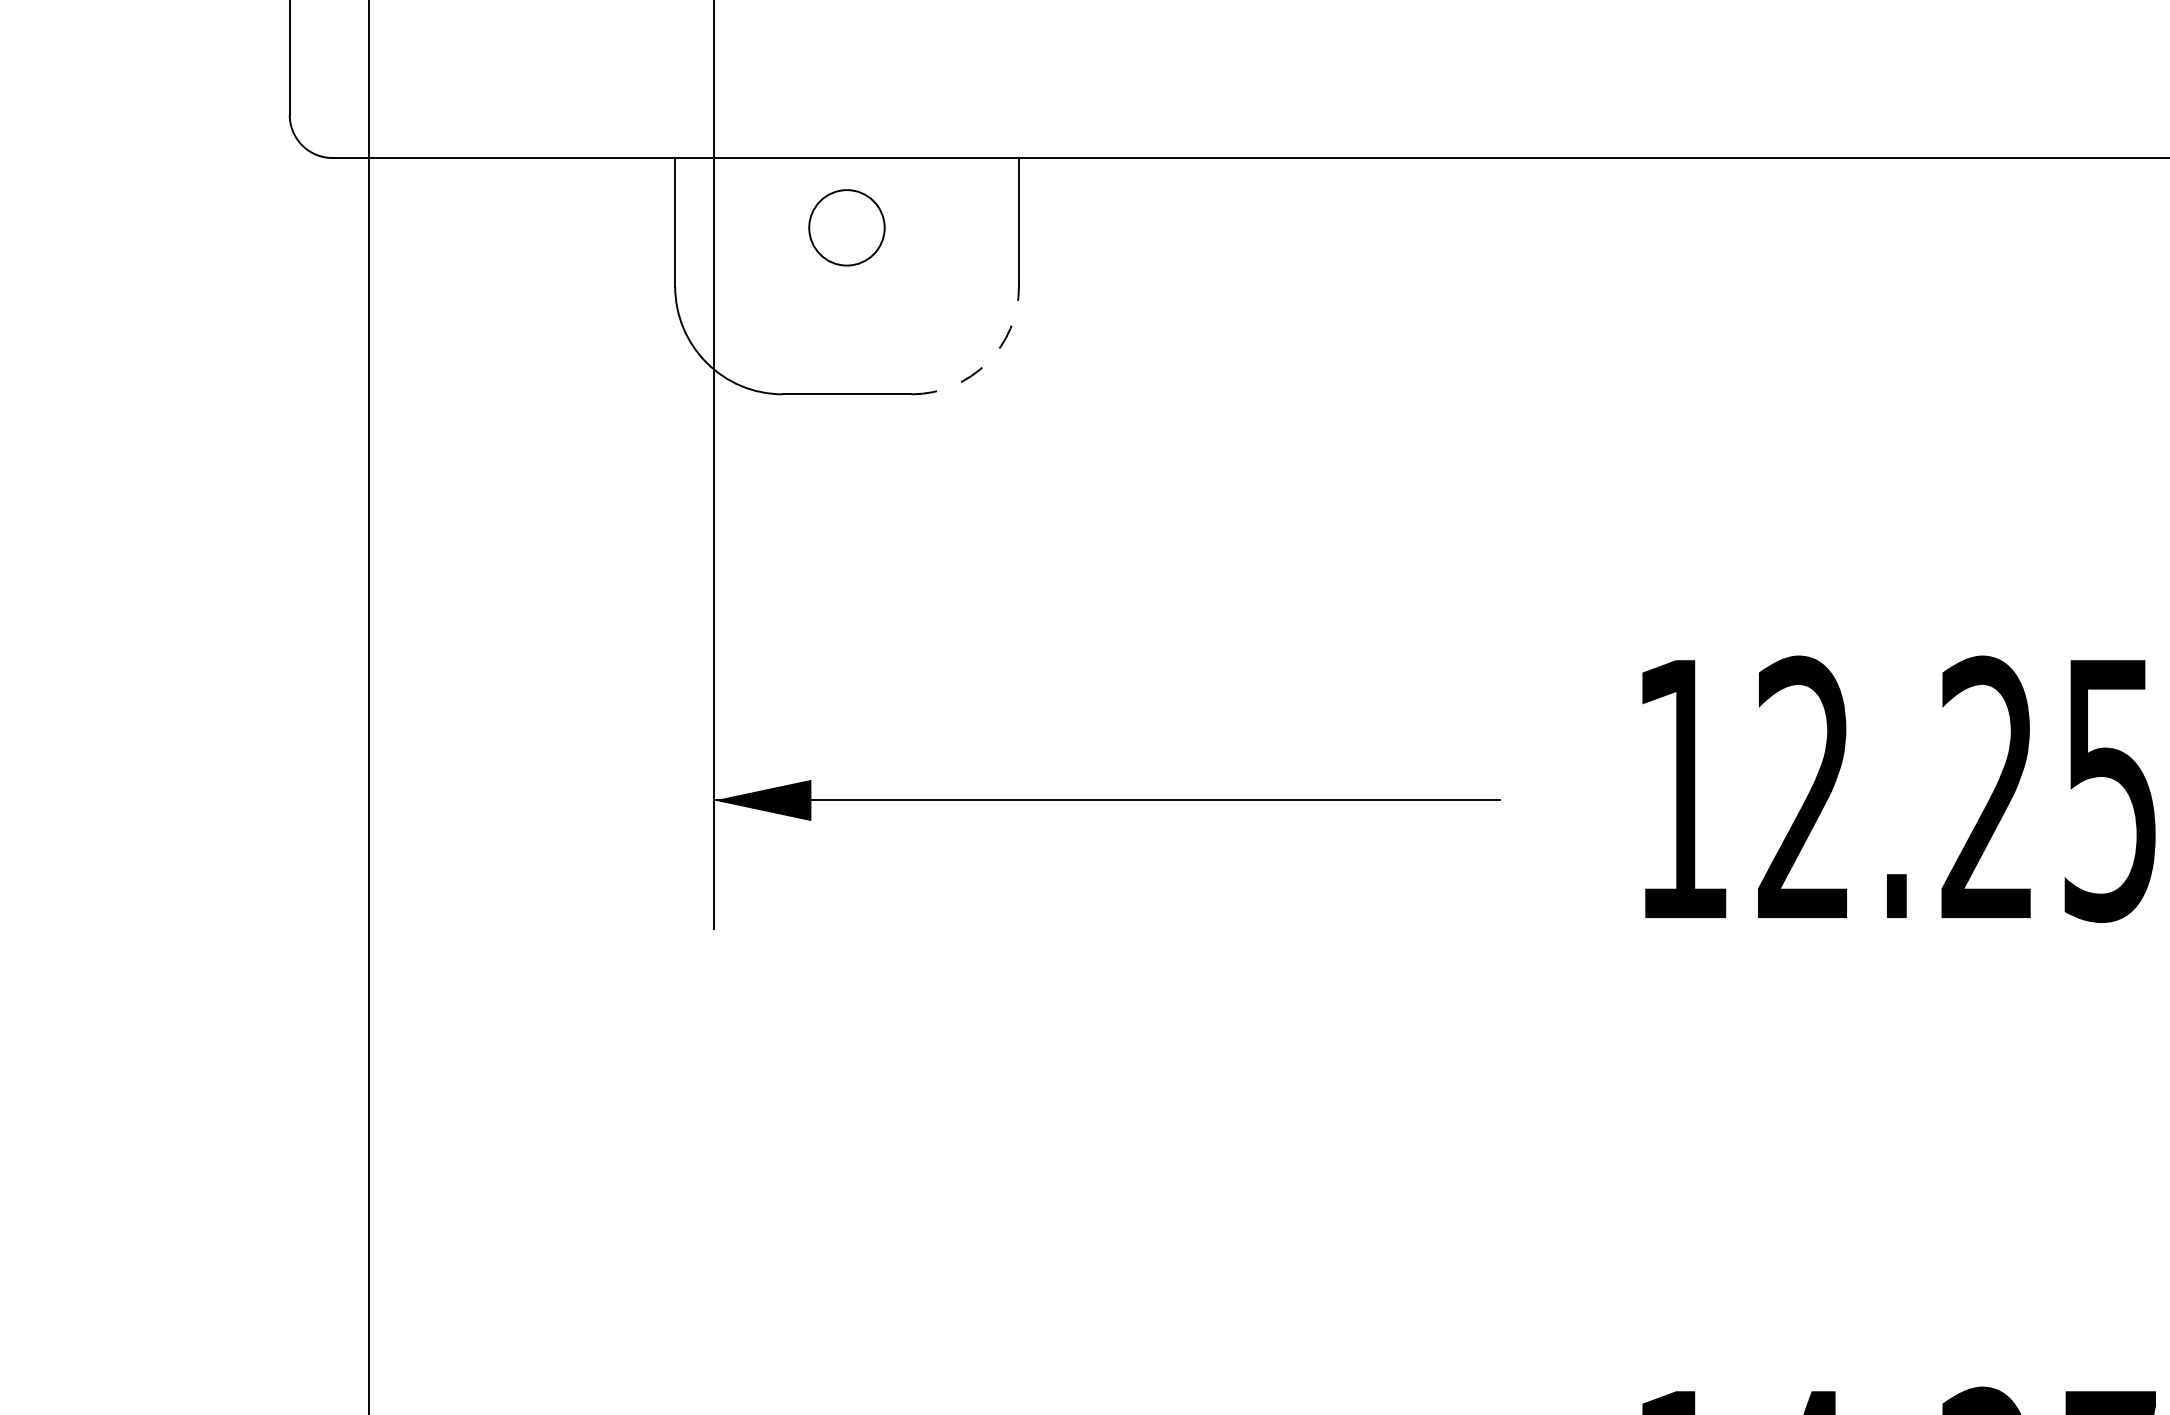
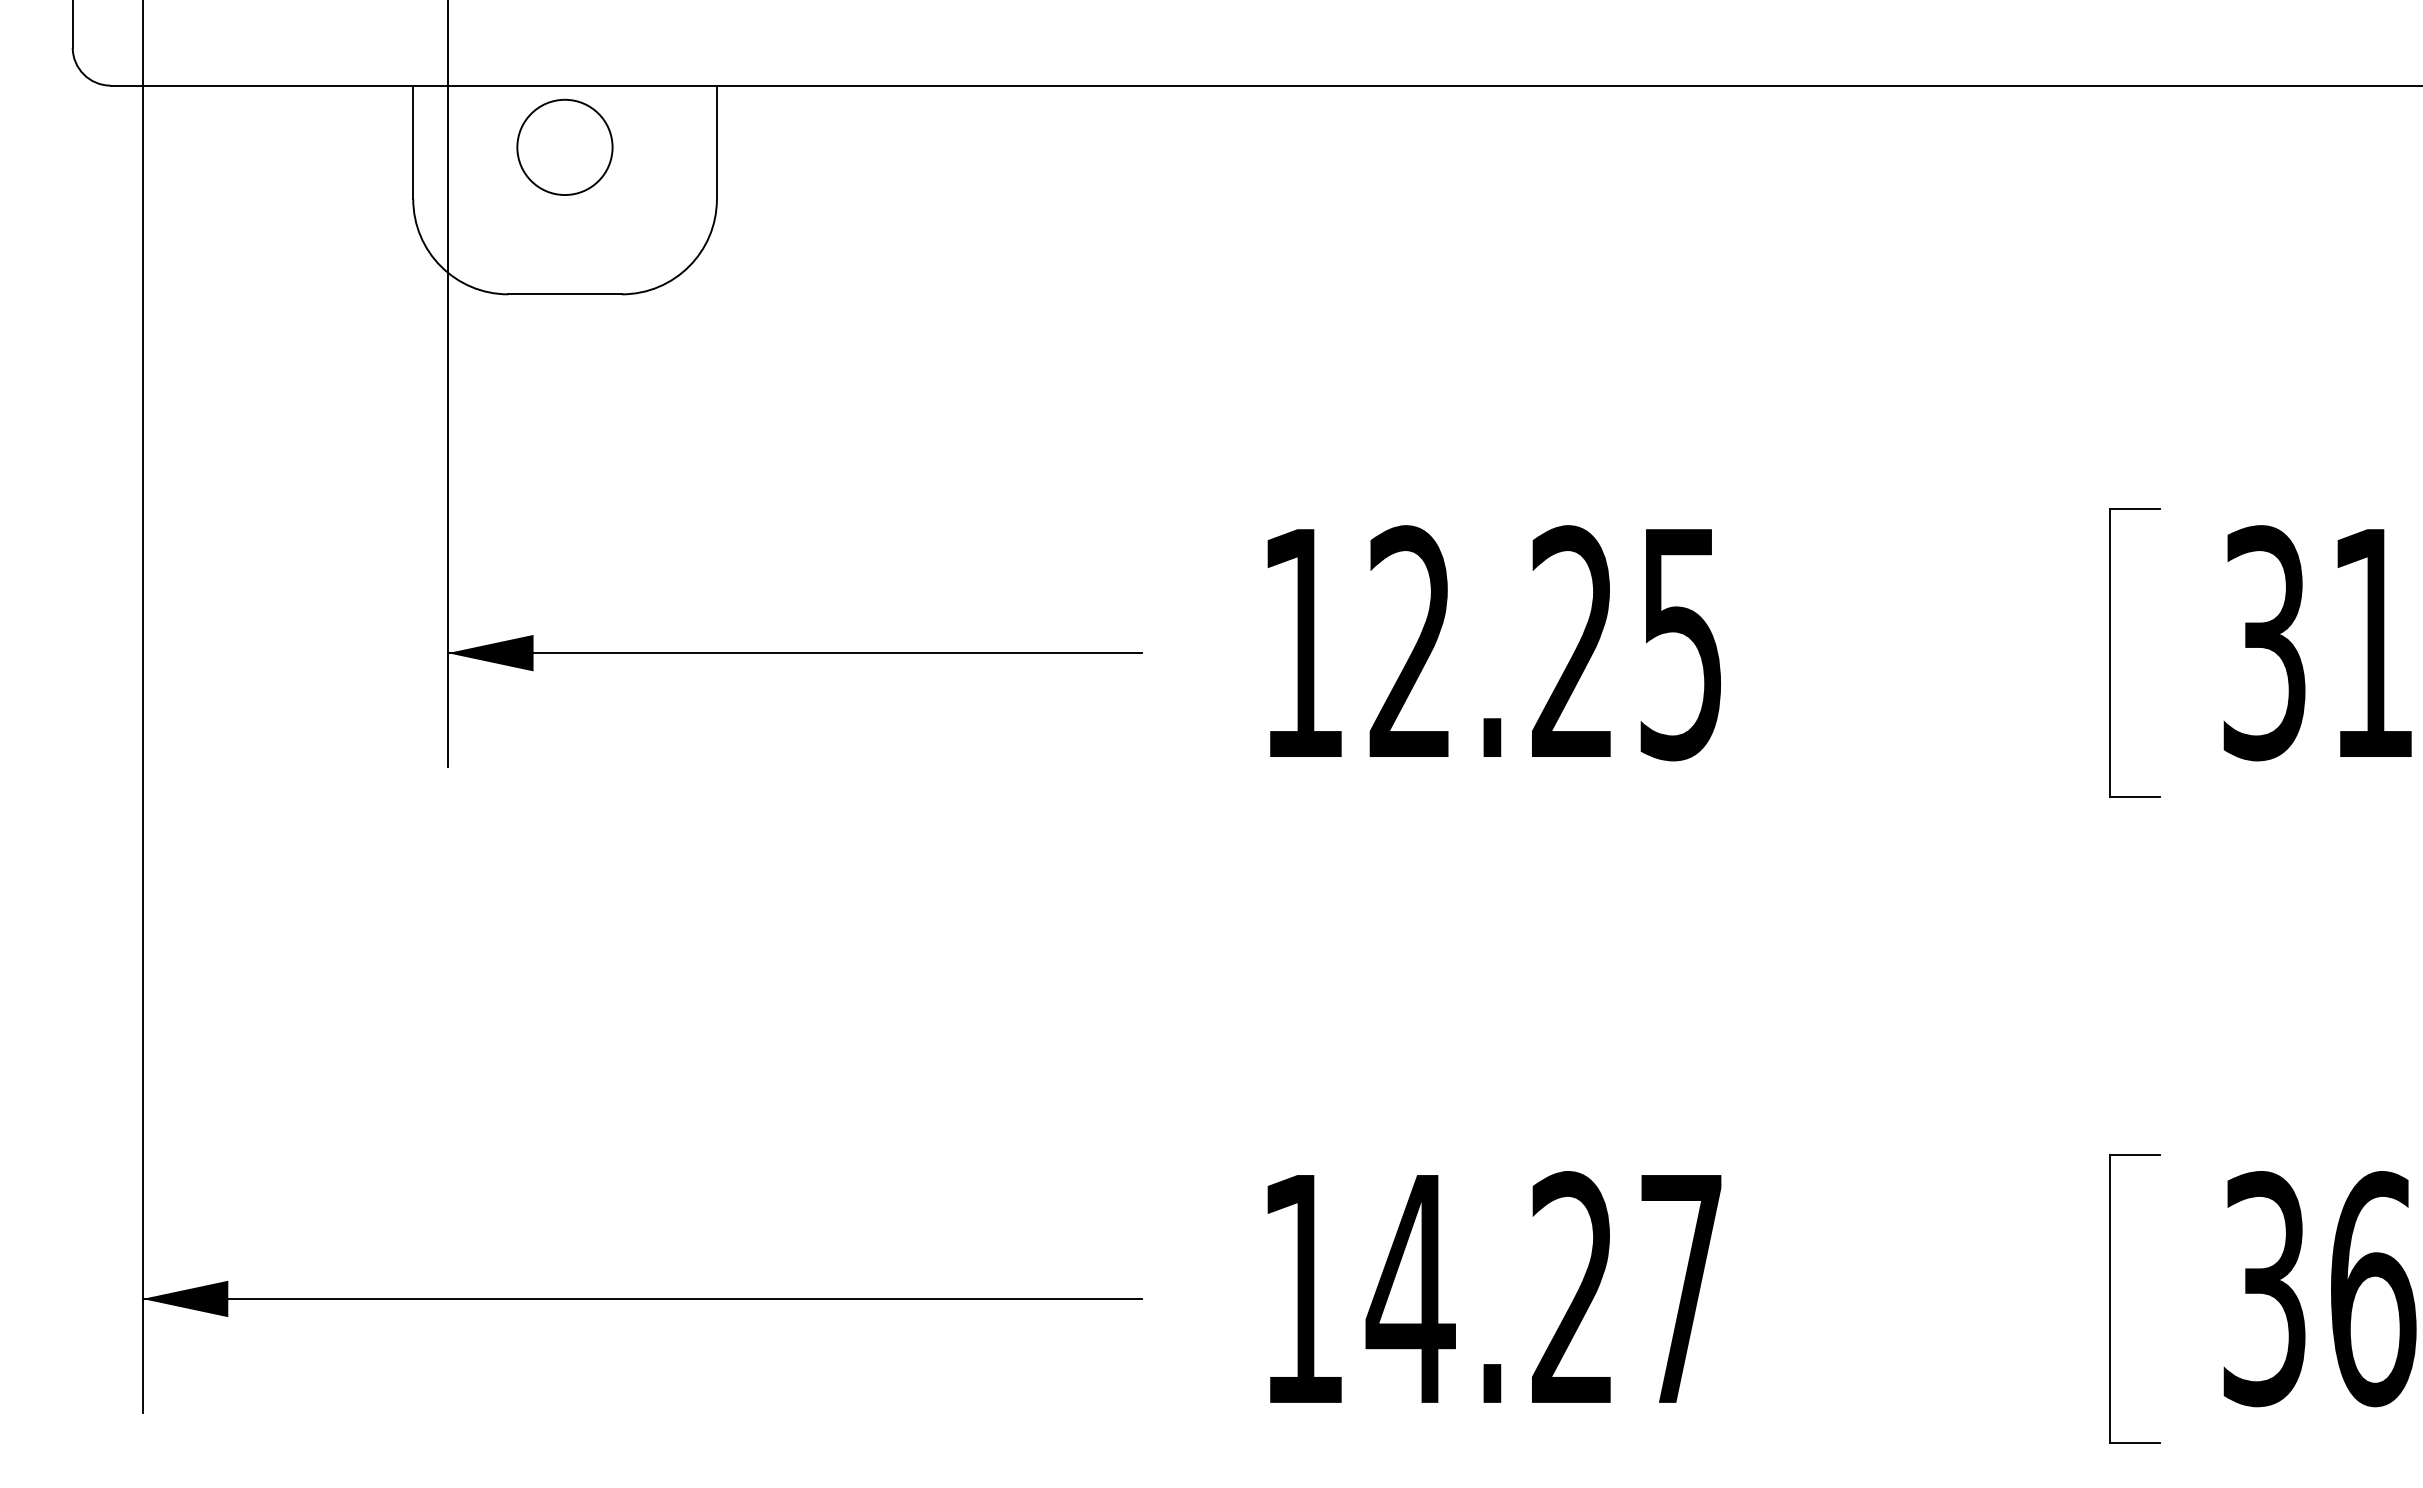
circle: (846, 226) -> (564, 146), size x1.43
arc: (987, 362) -> (689, 266), dashed -> solid

